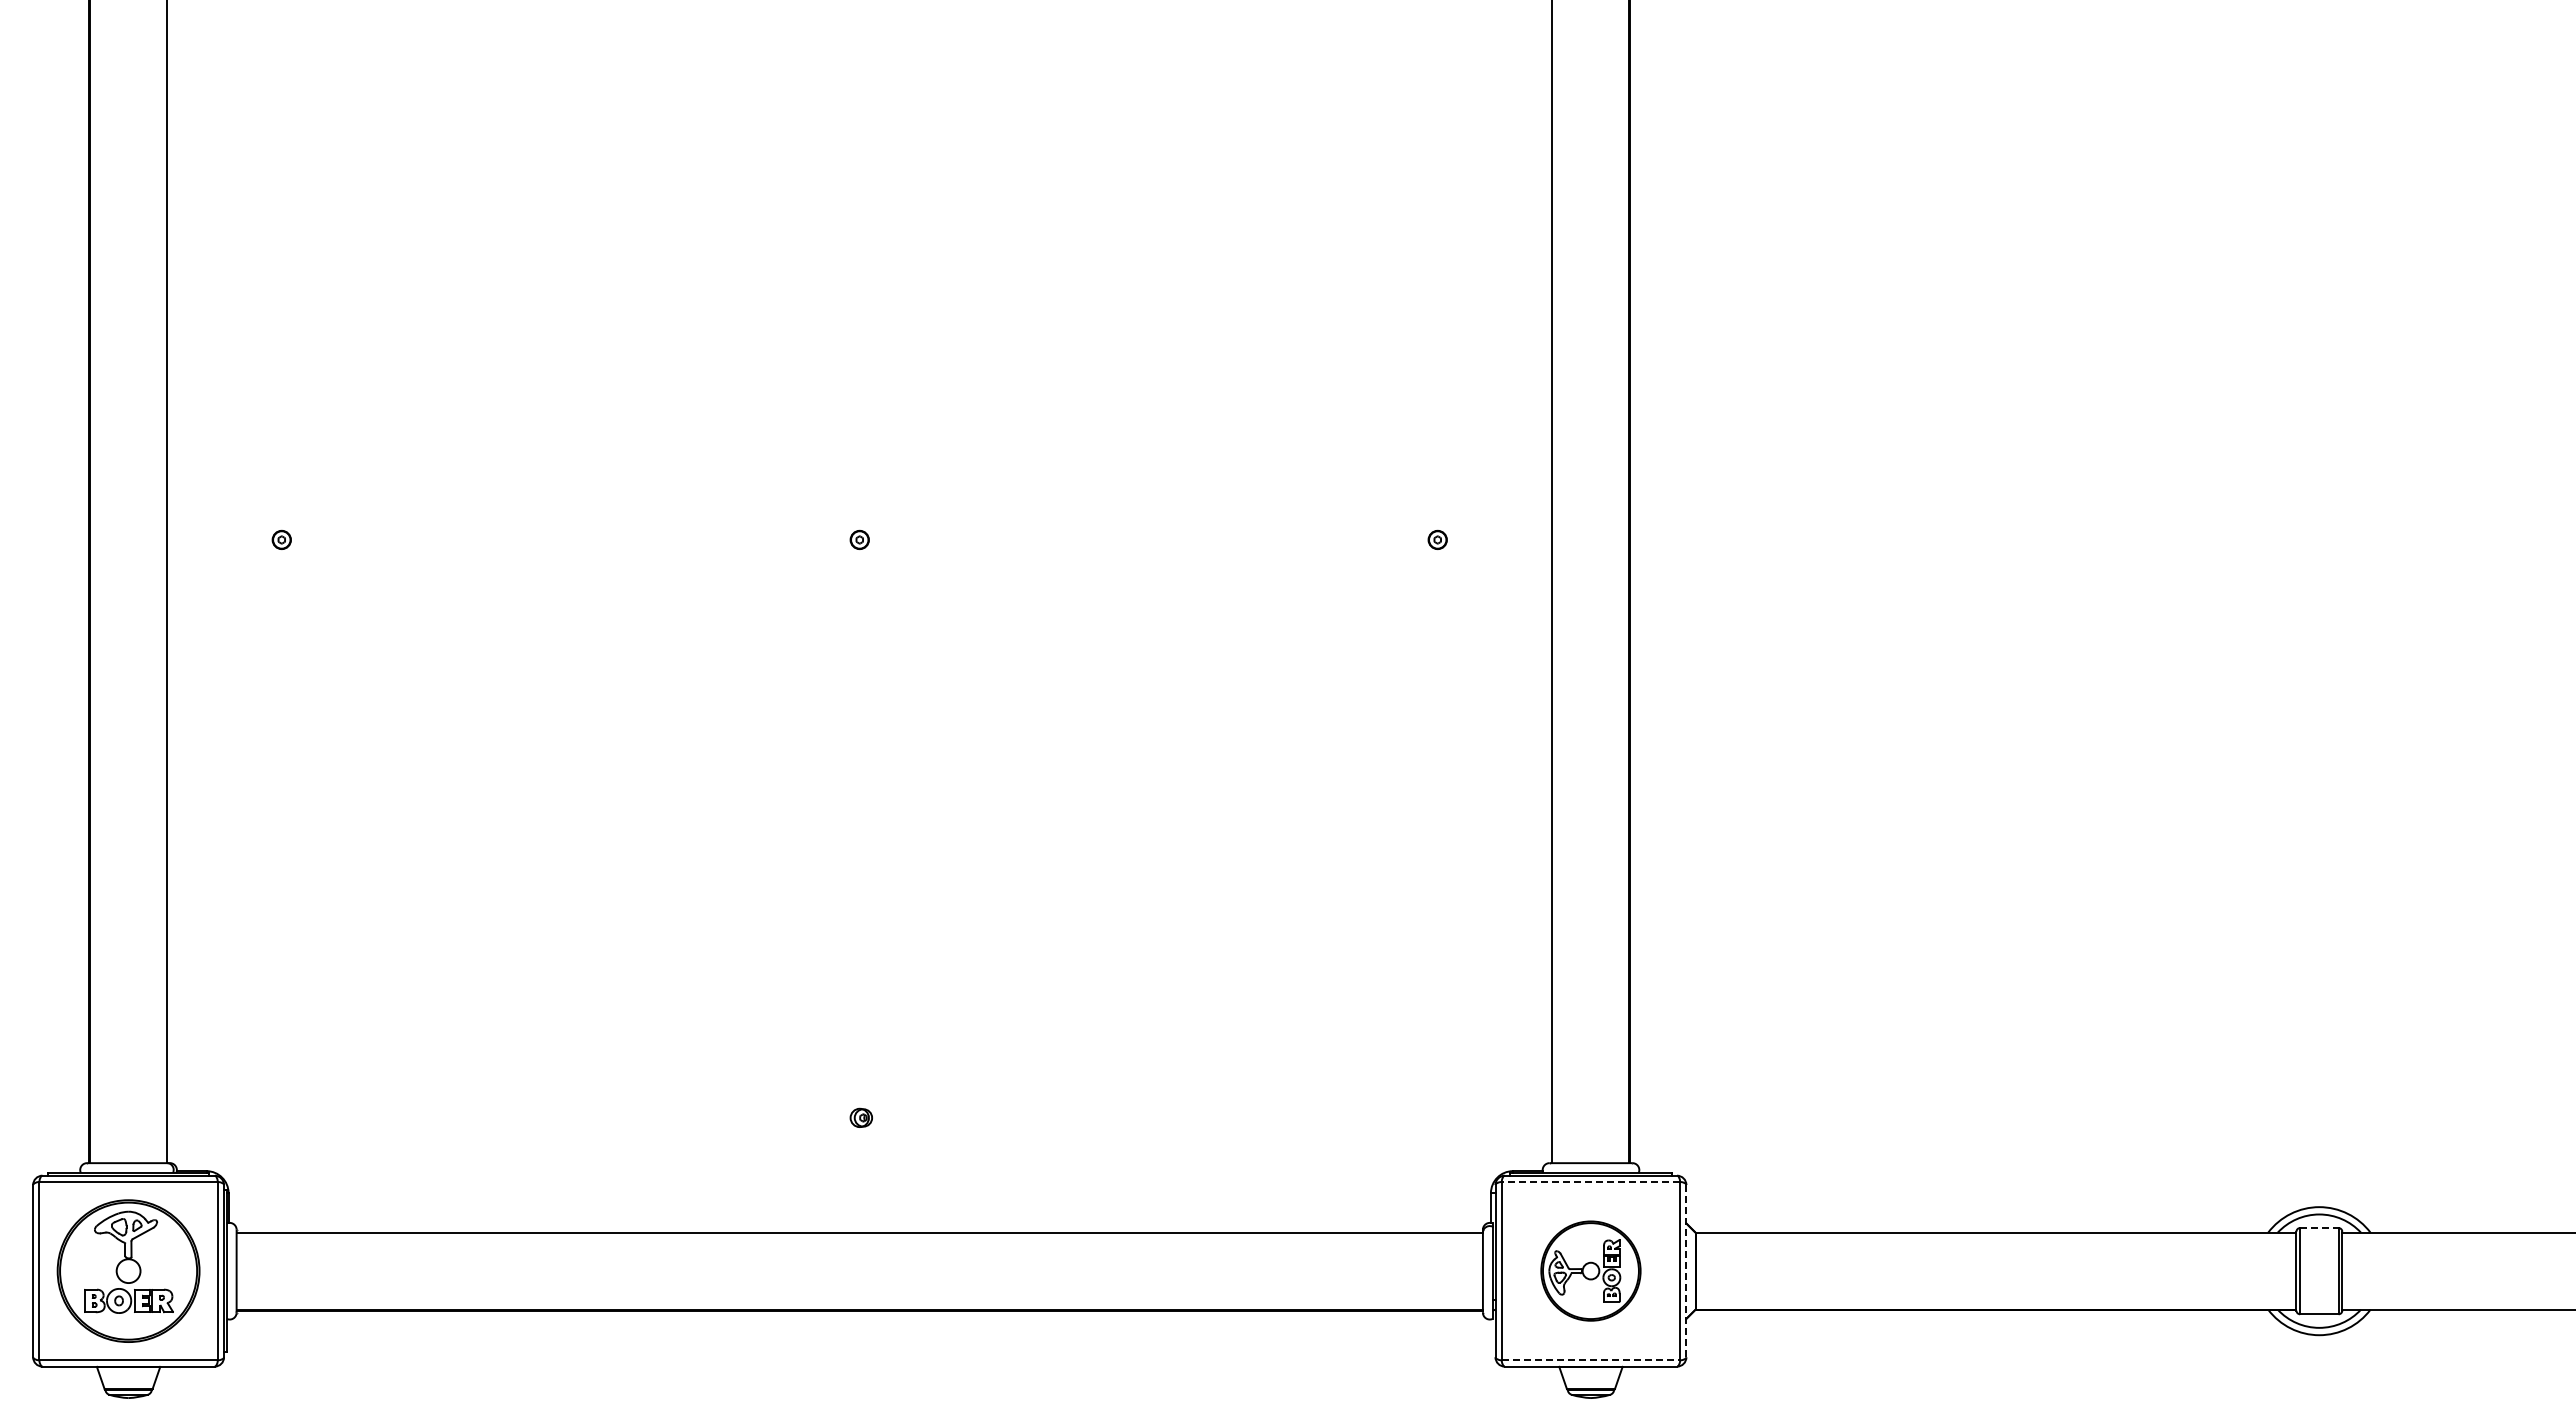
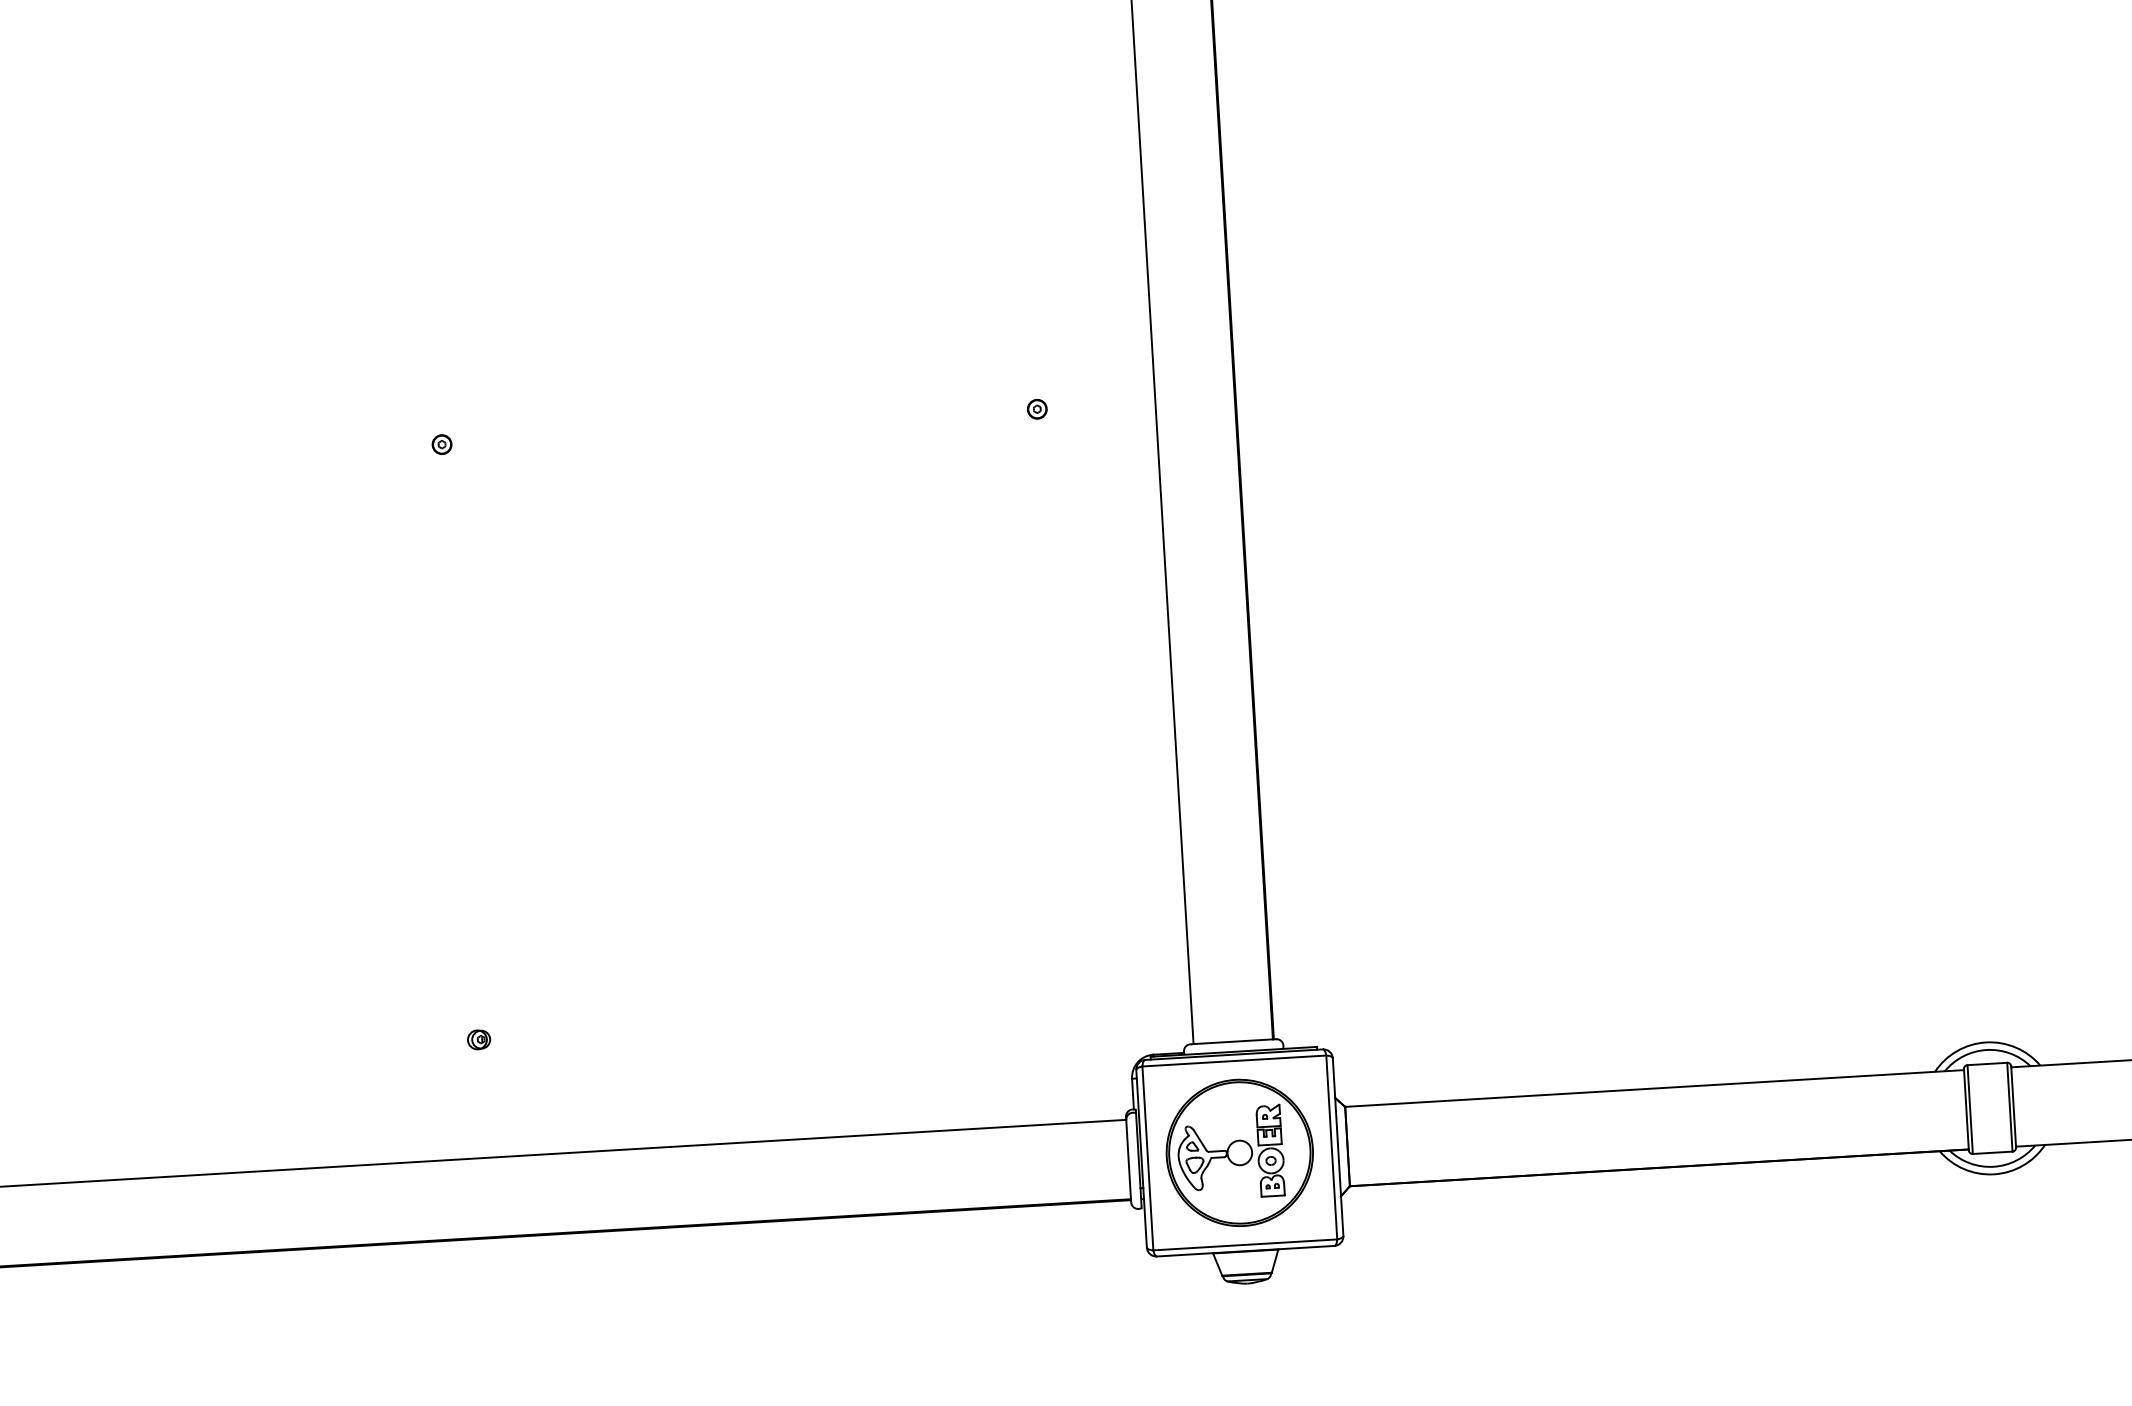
line: (1590, 1181) -> (1233, 1060), dashed -> solid
line: (2319, 1228) -> (1987, 1064), dashed -> solid
part: (1590, 1270) -> (1239, 1152), size x1.43
line: (1686, 1271) -> (1338, 1147), dashed -> solid
line: (1591, 1360) -> (1245, 1244), dashed -> solid

